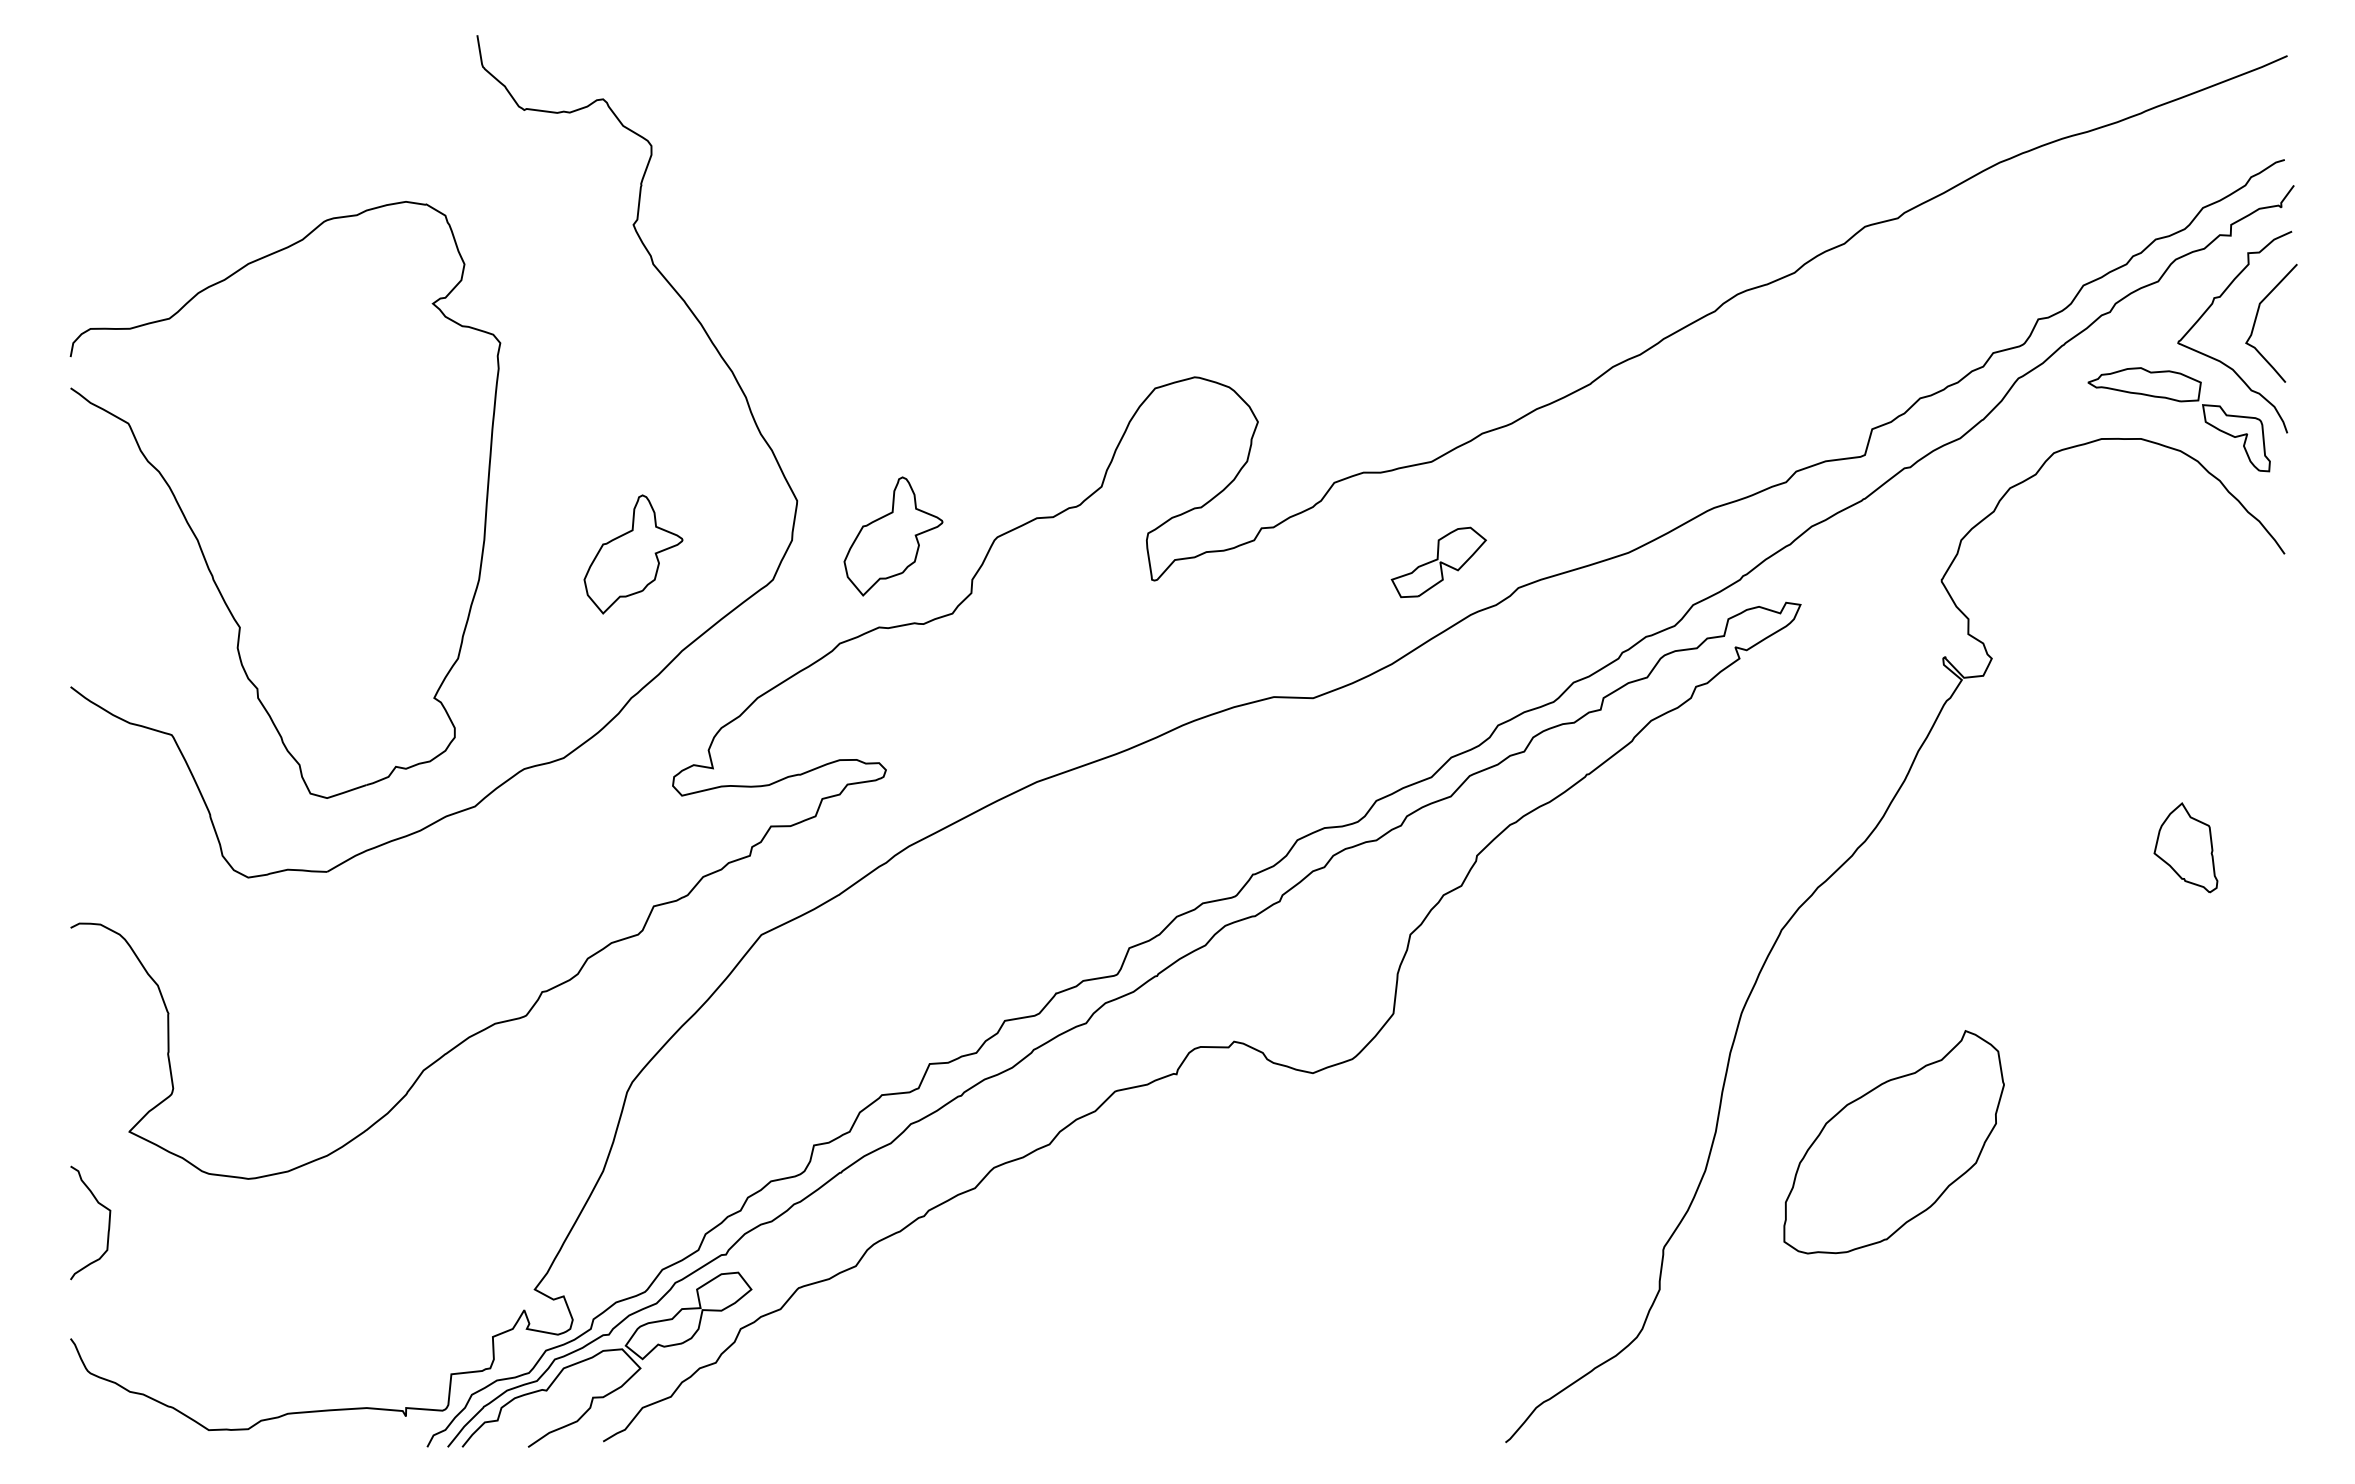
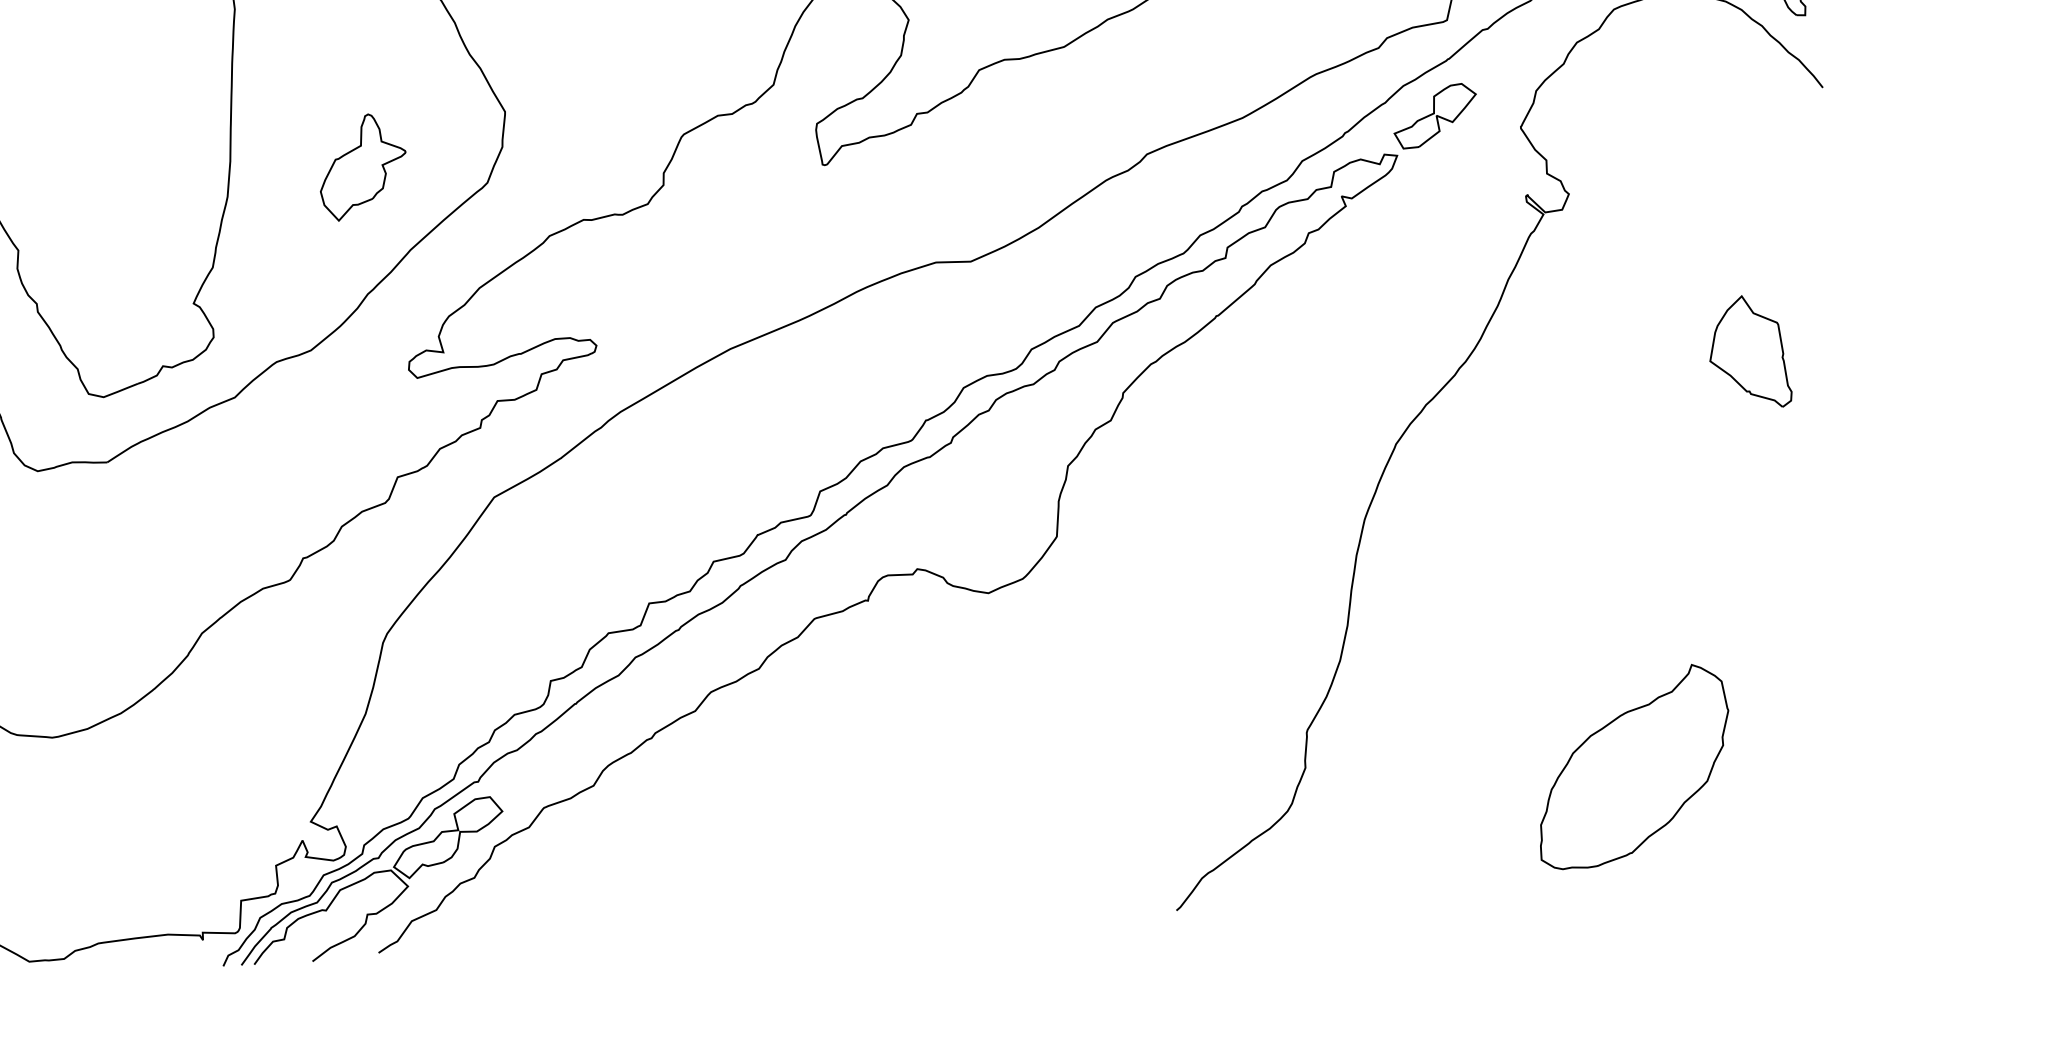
part: (893, 536) -> (591, 138), removed
part: (1438, 562) -> (1434, 116), moved
part: (2185, 847) -> (1749, 351), size x1.43
part: (1893, 1142) -> (1633, 766), moved

